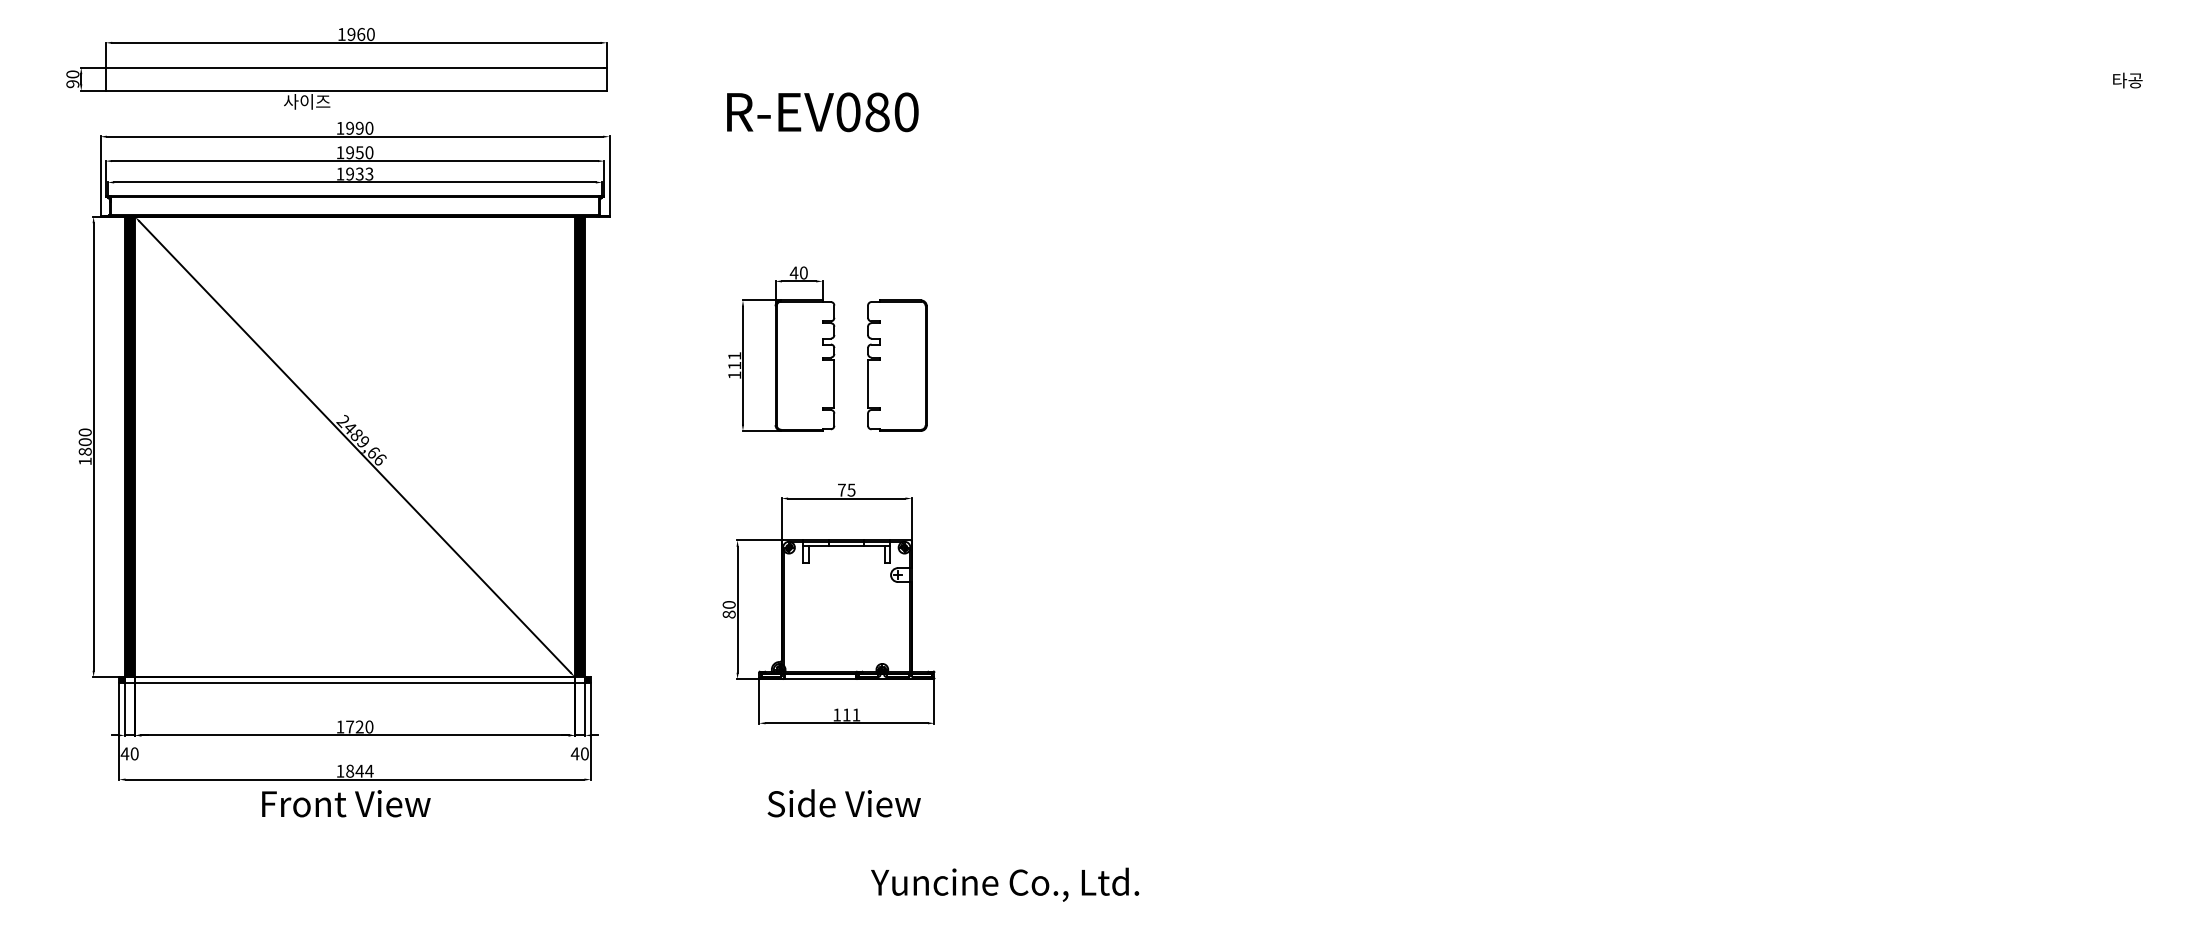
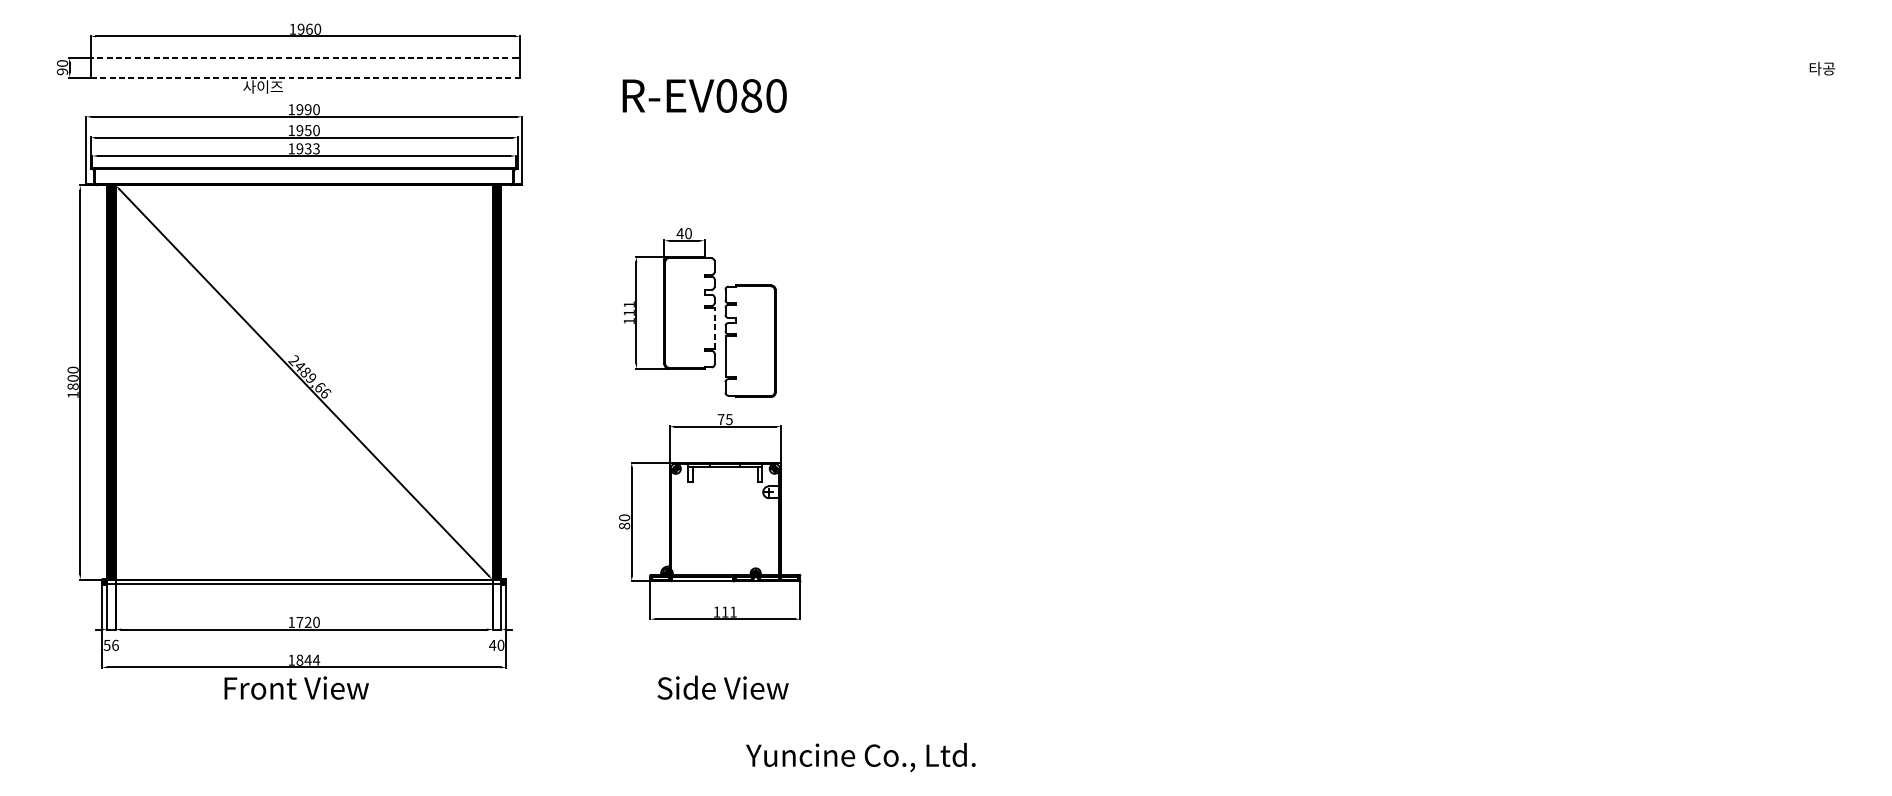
line: (354, 67) -> (303, 57), solid -> dashed
line: (356, 90) -> (305, 77), solid -> dashed
part: (897, 365) -> (750, 341), moved
line: (834, 383) -> (714, 328), solid -> dashed
text: (129, 753) -> (111, 645), 40 -> 56

